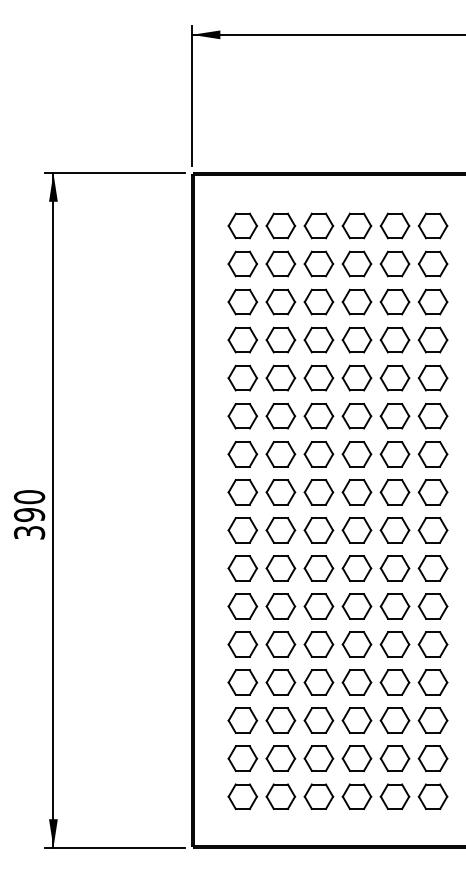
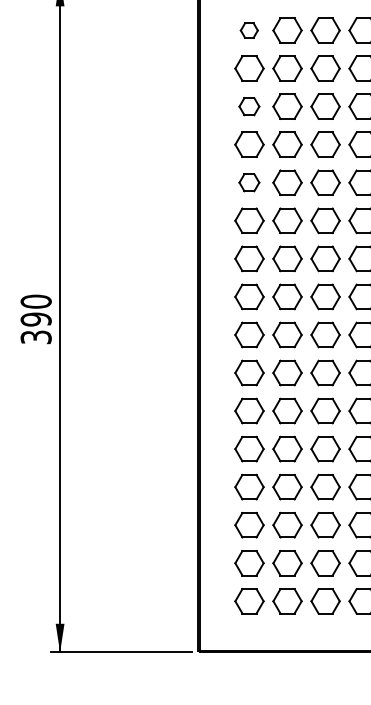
part: (242, 225) -> (249, 30), size x0.6
part: (242, 301) -> (249, 106), size x0.7
part: (242, 377) -> (249, 182), size x0.7

